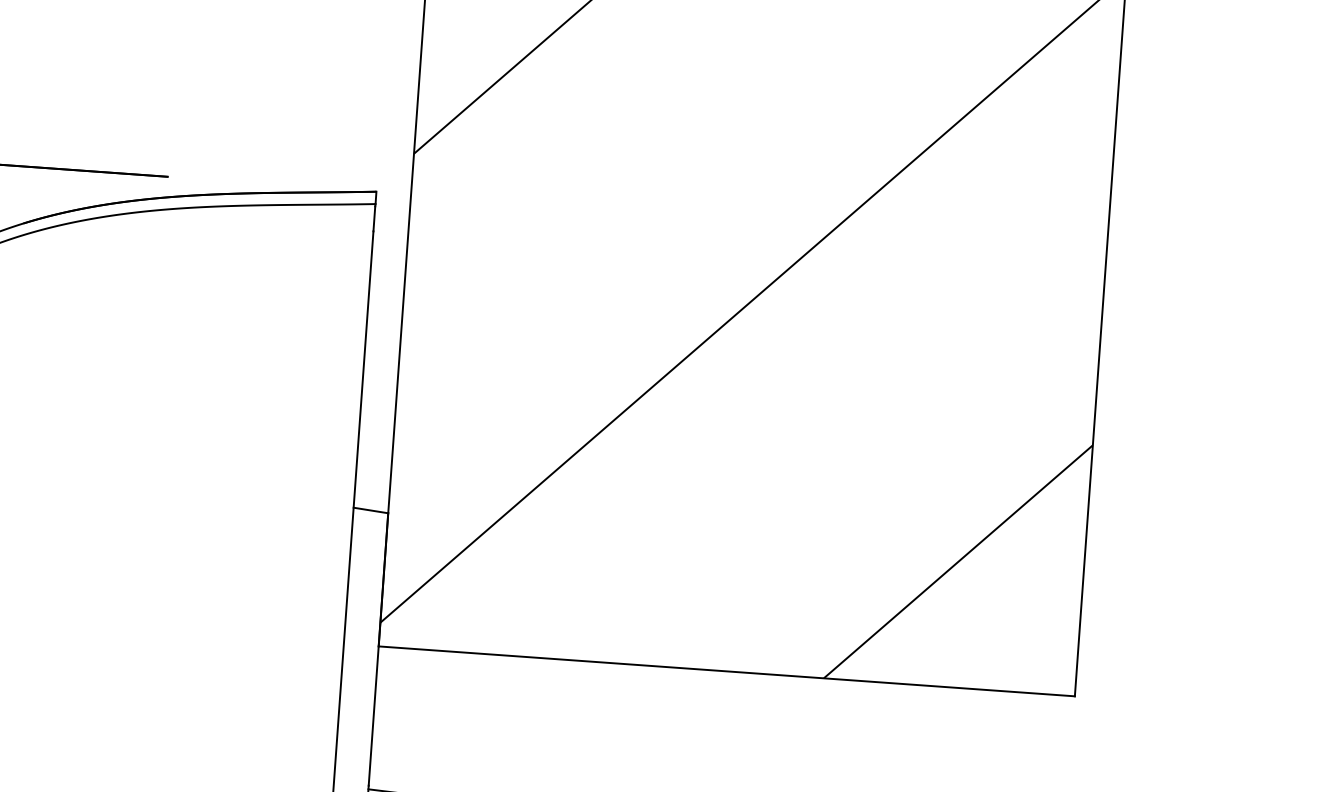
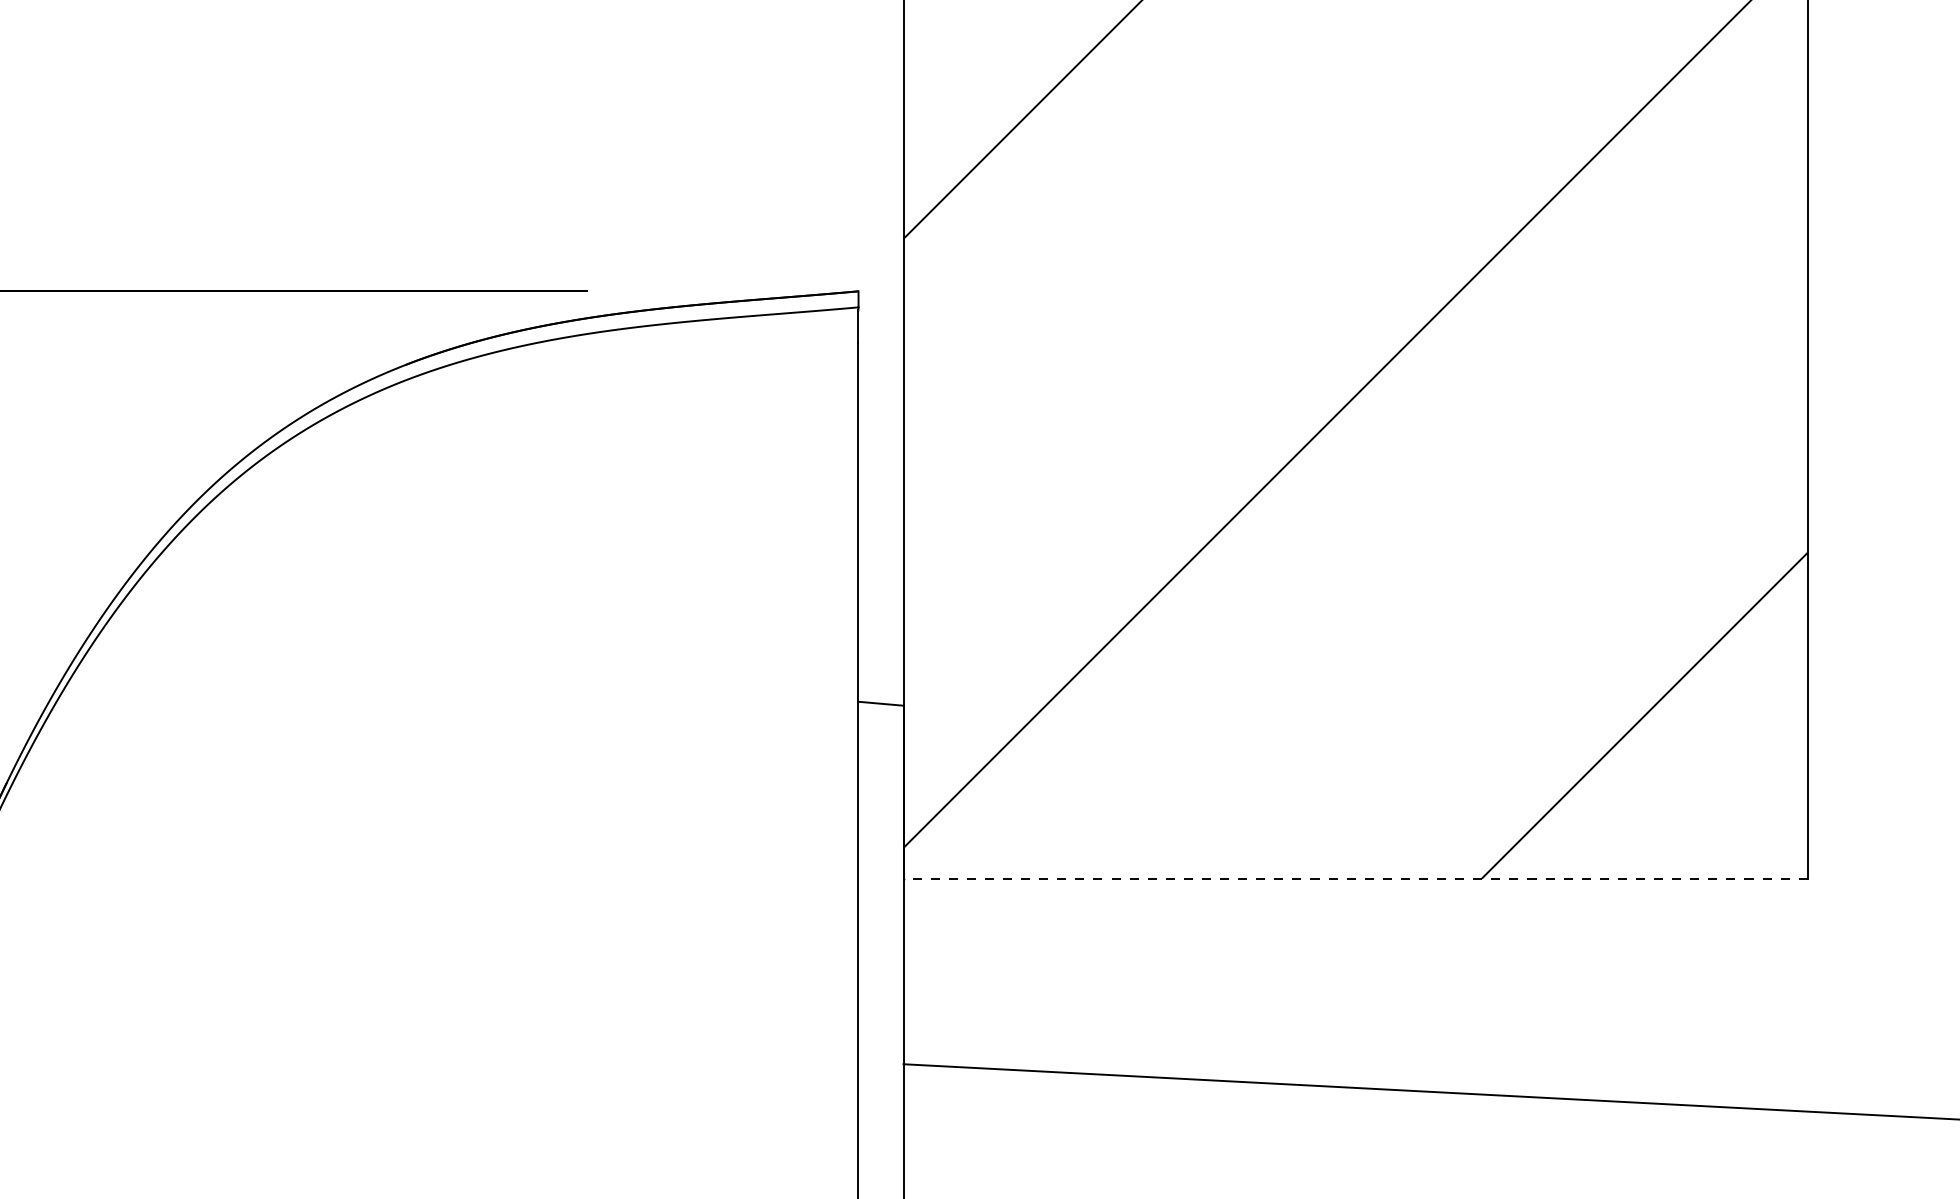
line: (726, 671) -> (1355, 878), solid -> dashed

